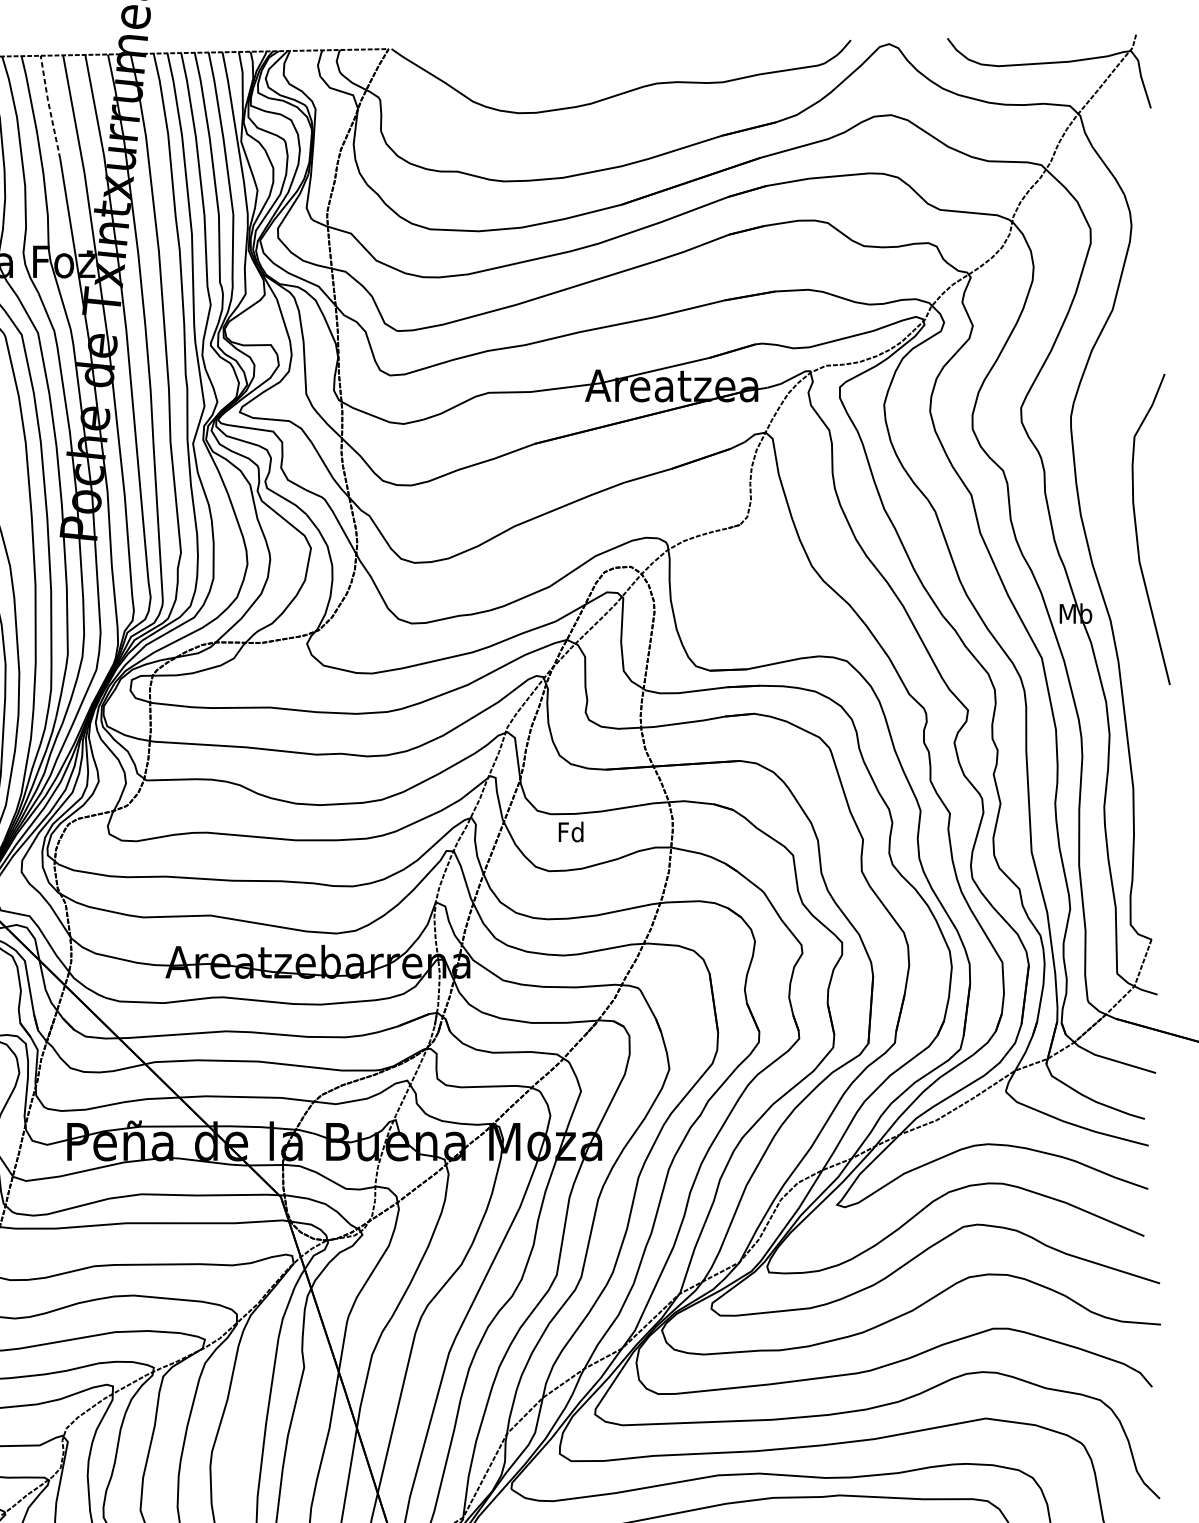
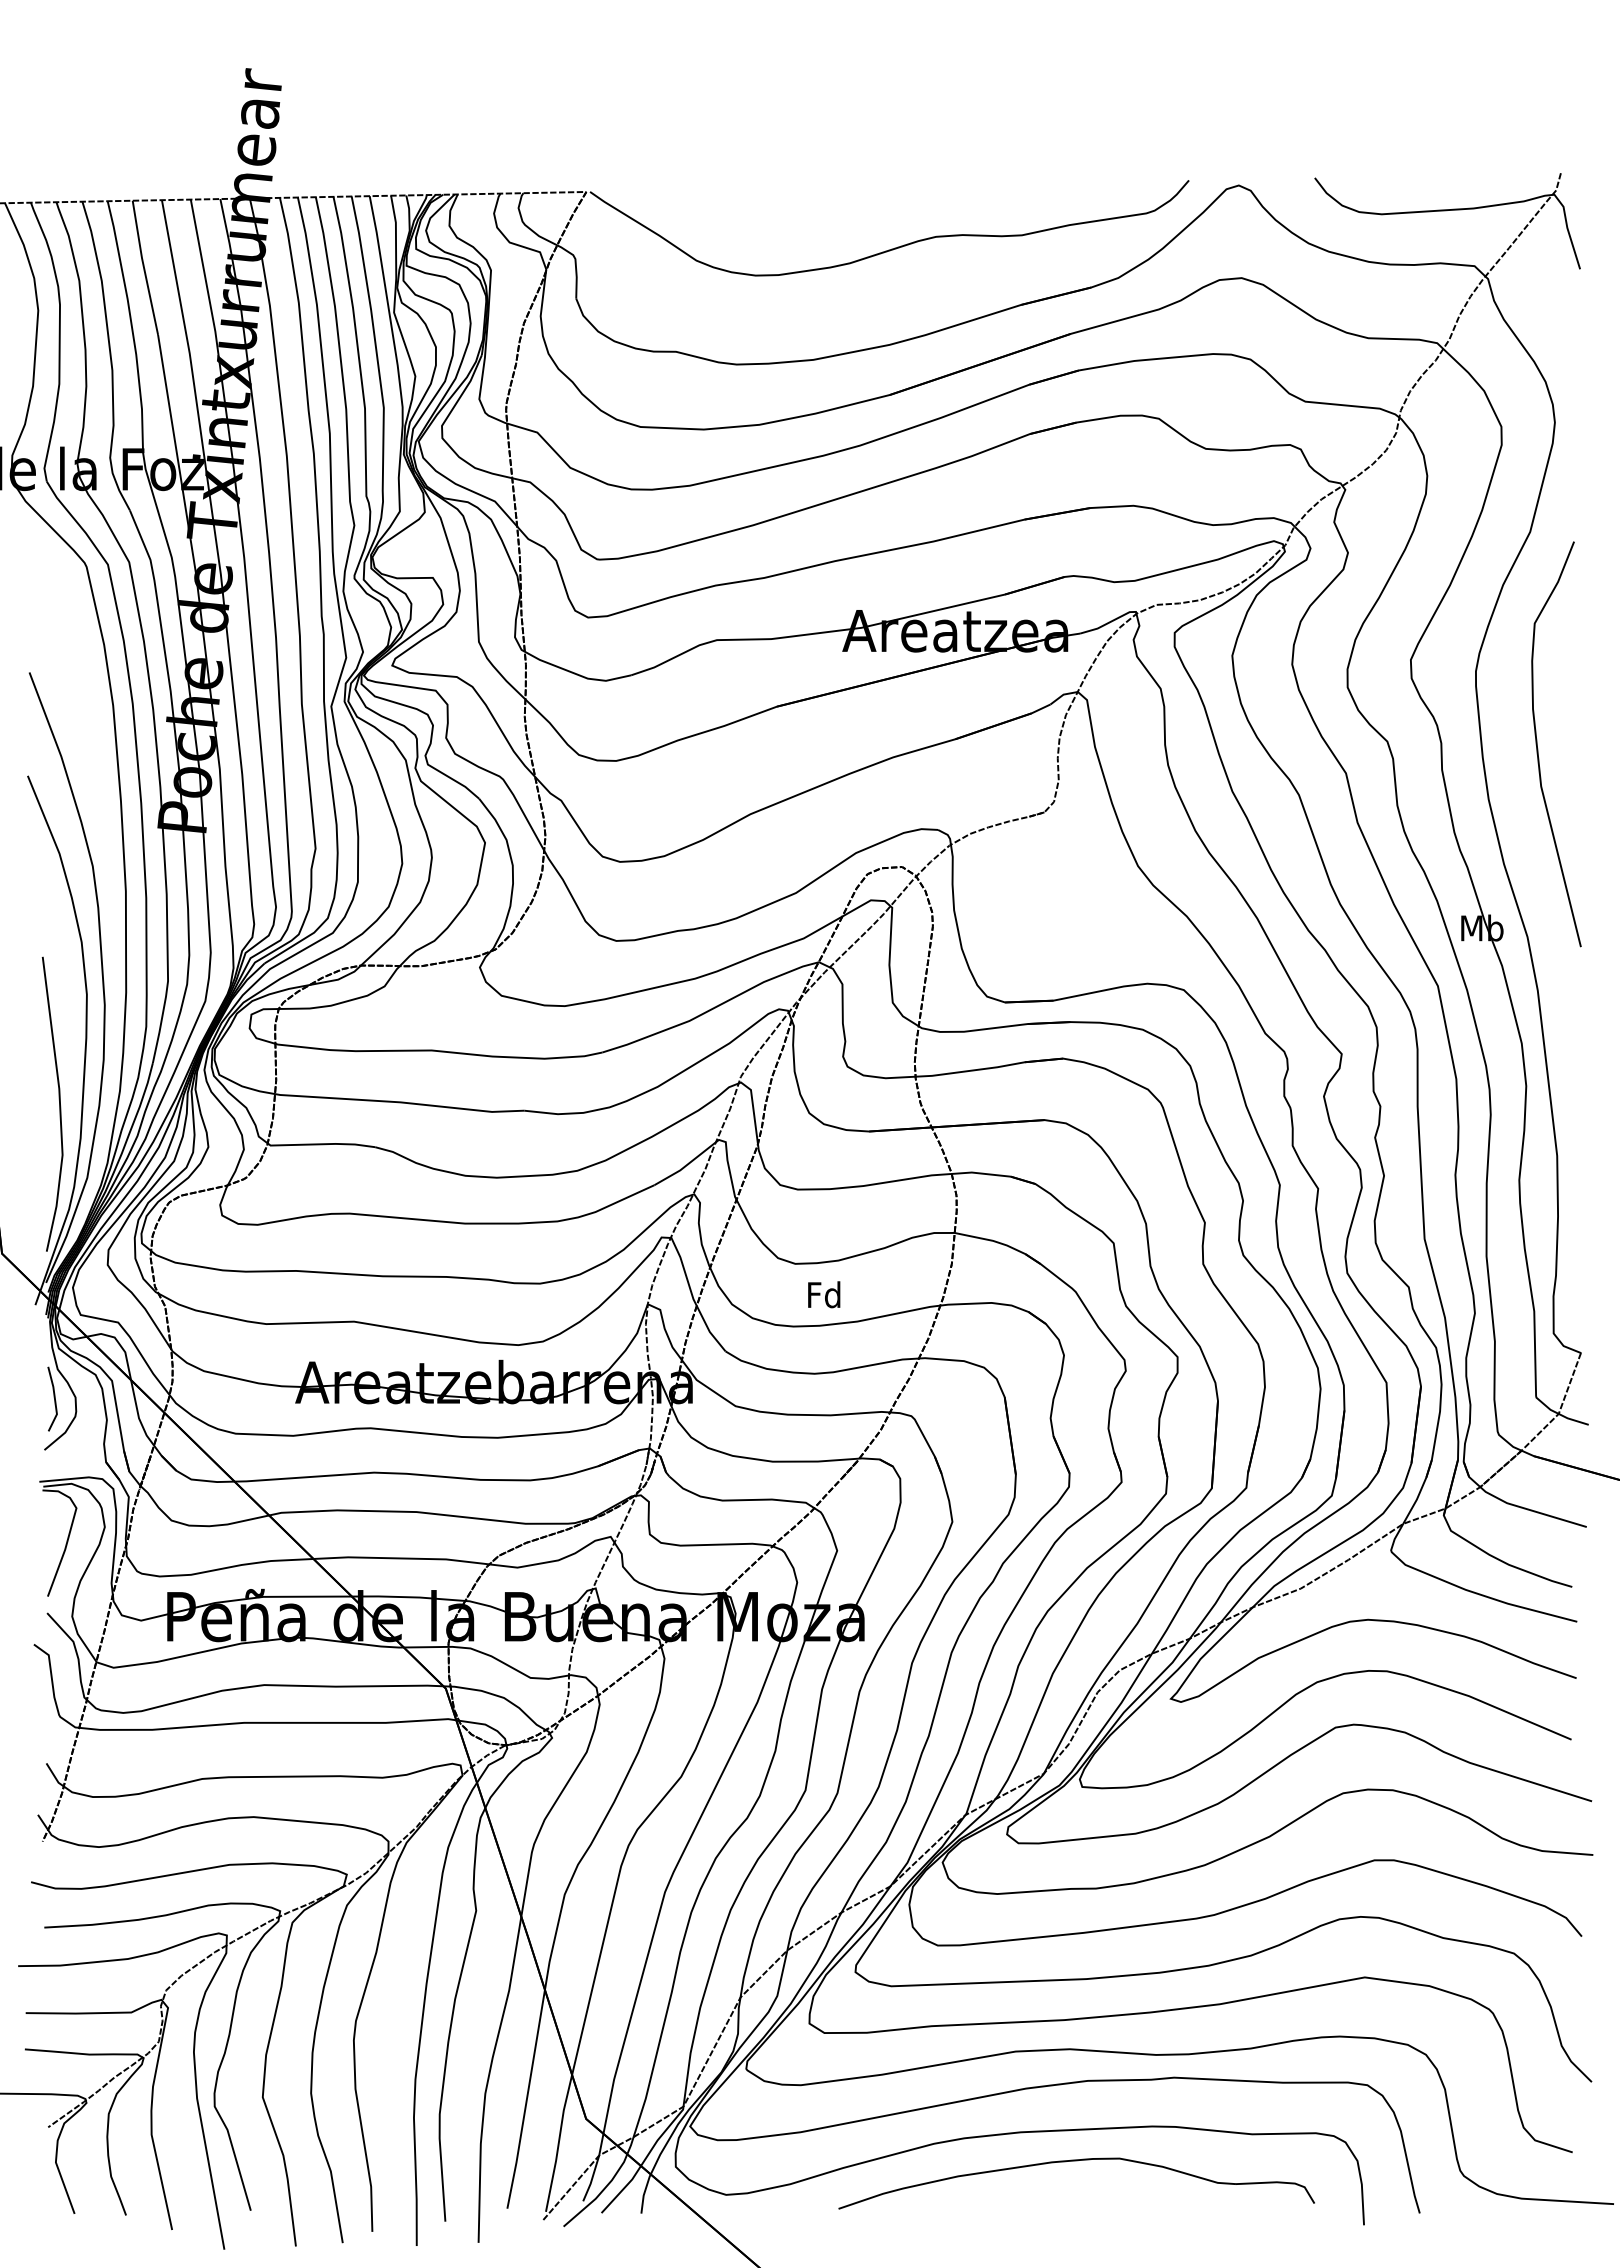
line: (49, 106) -> (143, 266), dashed -> solid
curve: (1137, 532) -> (1538, 748), moved
text: (571, 831) -> (824, 1294), moved

